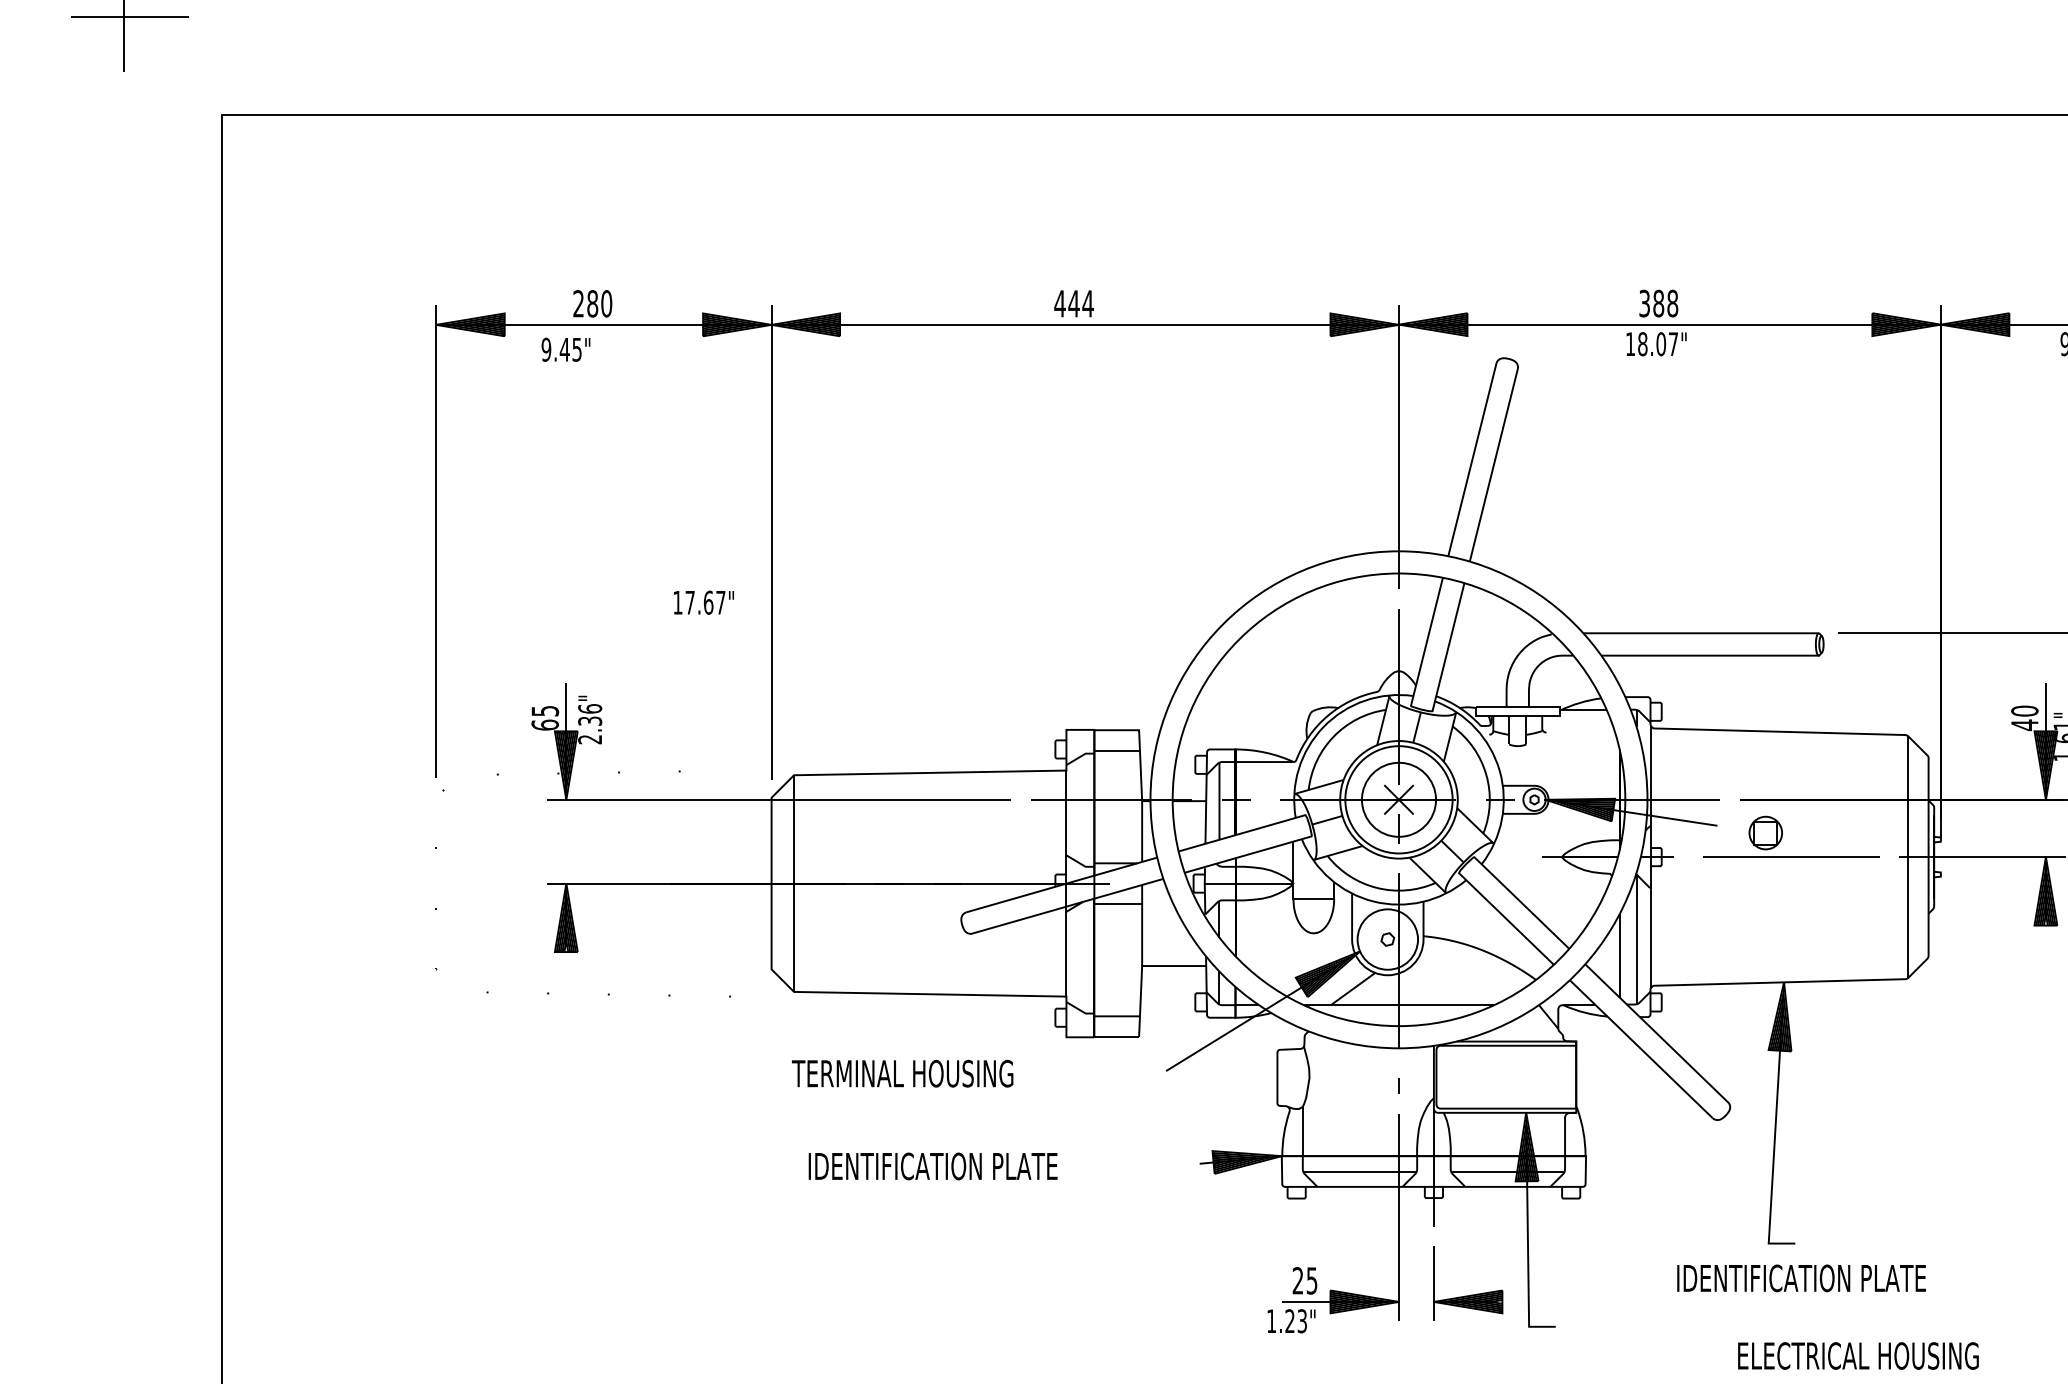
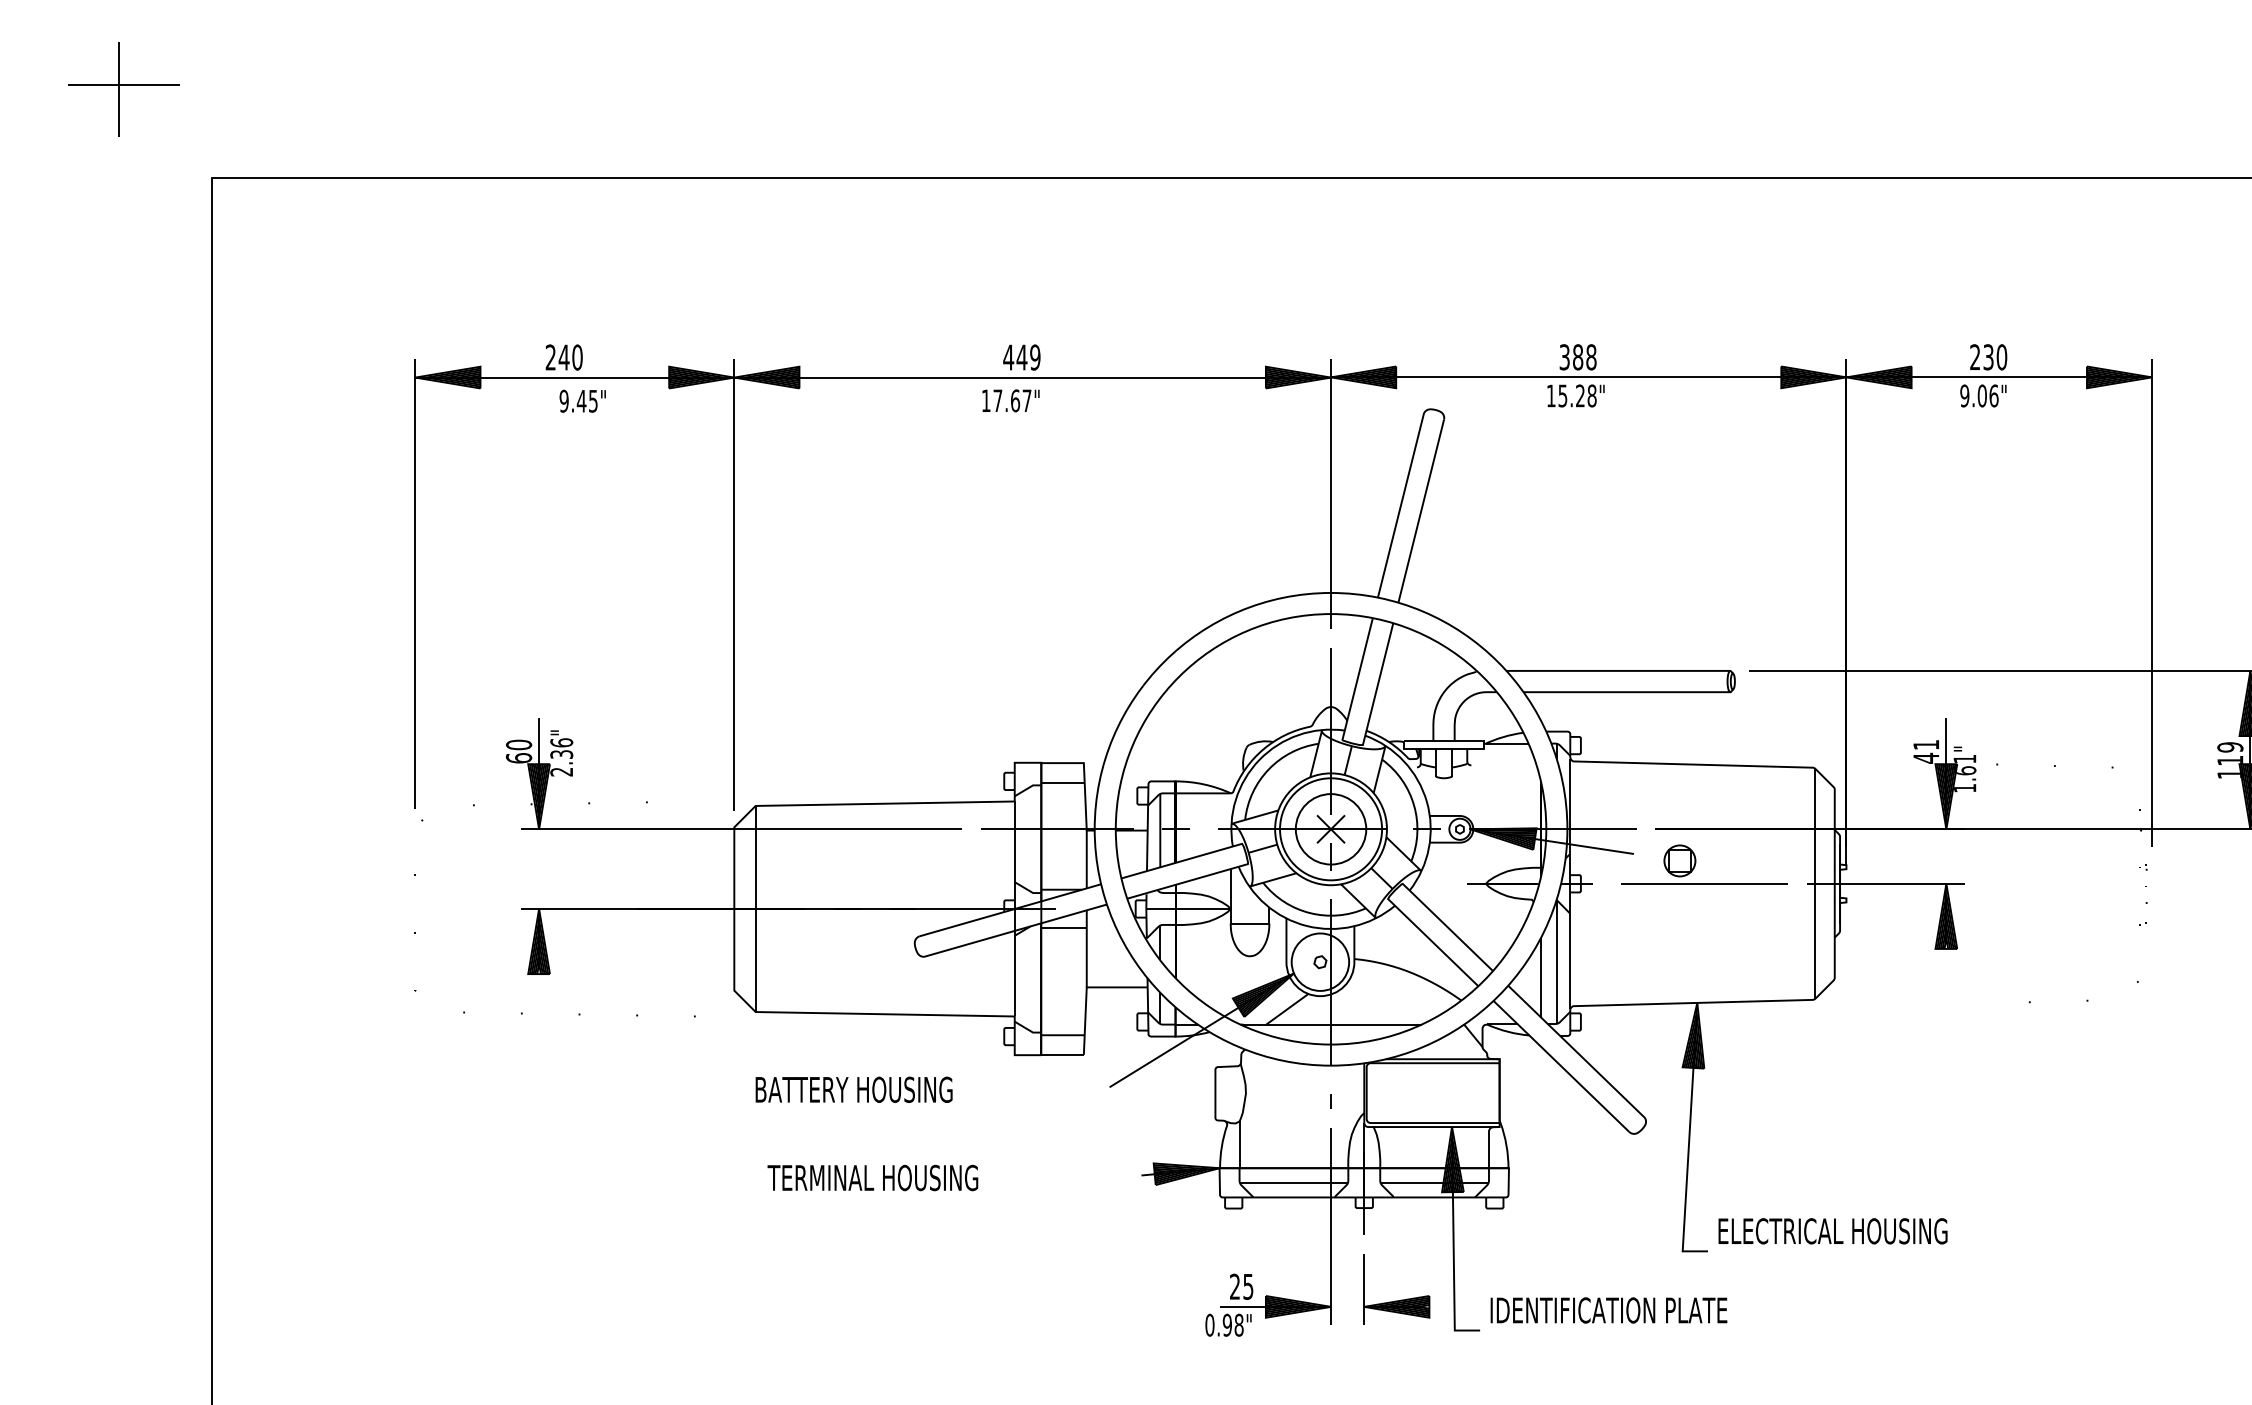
text: (591, 303) -> (563, 357), 280 -> 240
text: (1087, 303) -> (1034, 357), 444 -> 449
text: (1658, 343) -> (1577, 395), 18.07" -> 15.28"
text: (565, 348) -> (582, 400), moved
text: (703, 602) -> (1010, 400), moved
text: (545, 710) -> (519, 744), 65 -> 60
text: (2025, 710) -> (1926, 744), 40 -> 41
text: (902, 1073) -> (858, 1089), TERMINAL HOUSING -> BATTERY HOUSING
text: (931, 1165) -> (886, 1177), IDENTIFICATION PLATE -> TERMINAL HOUSING
text: (1801, 1278) -> (1608, 1310), moved
text: (1286, 1320) -> (1224, 1324), 1.23" -> 0.98"
text: (1857, 1356) -> (1832, 1231), moved

